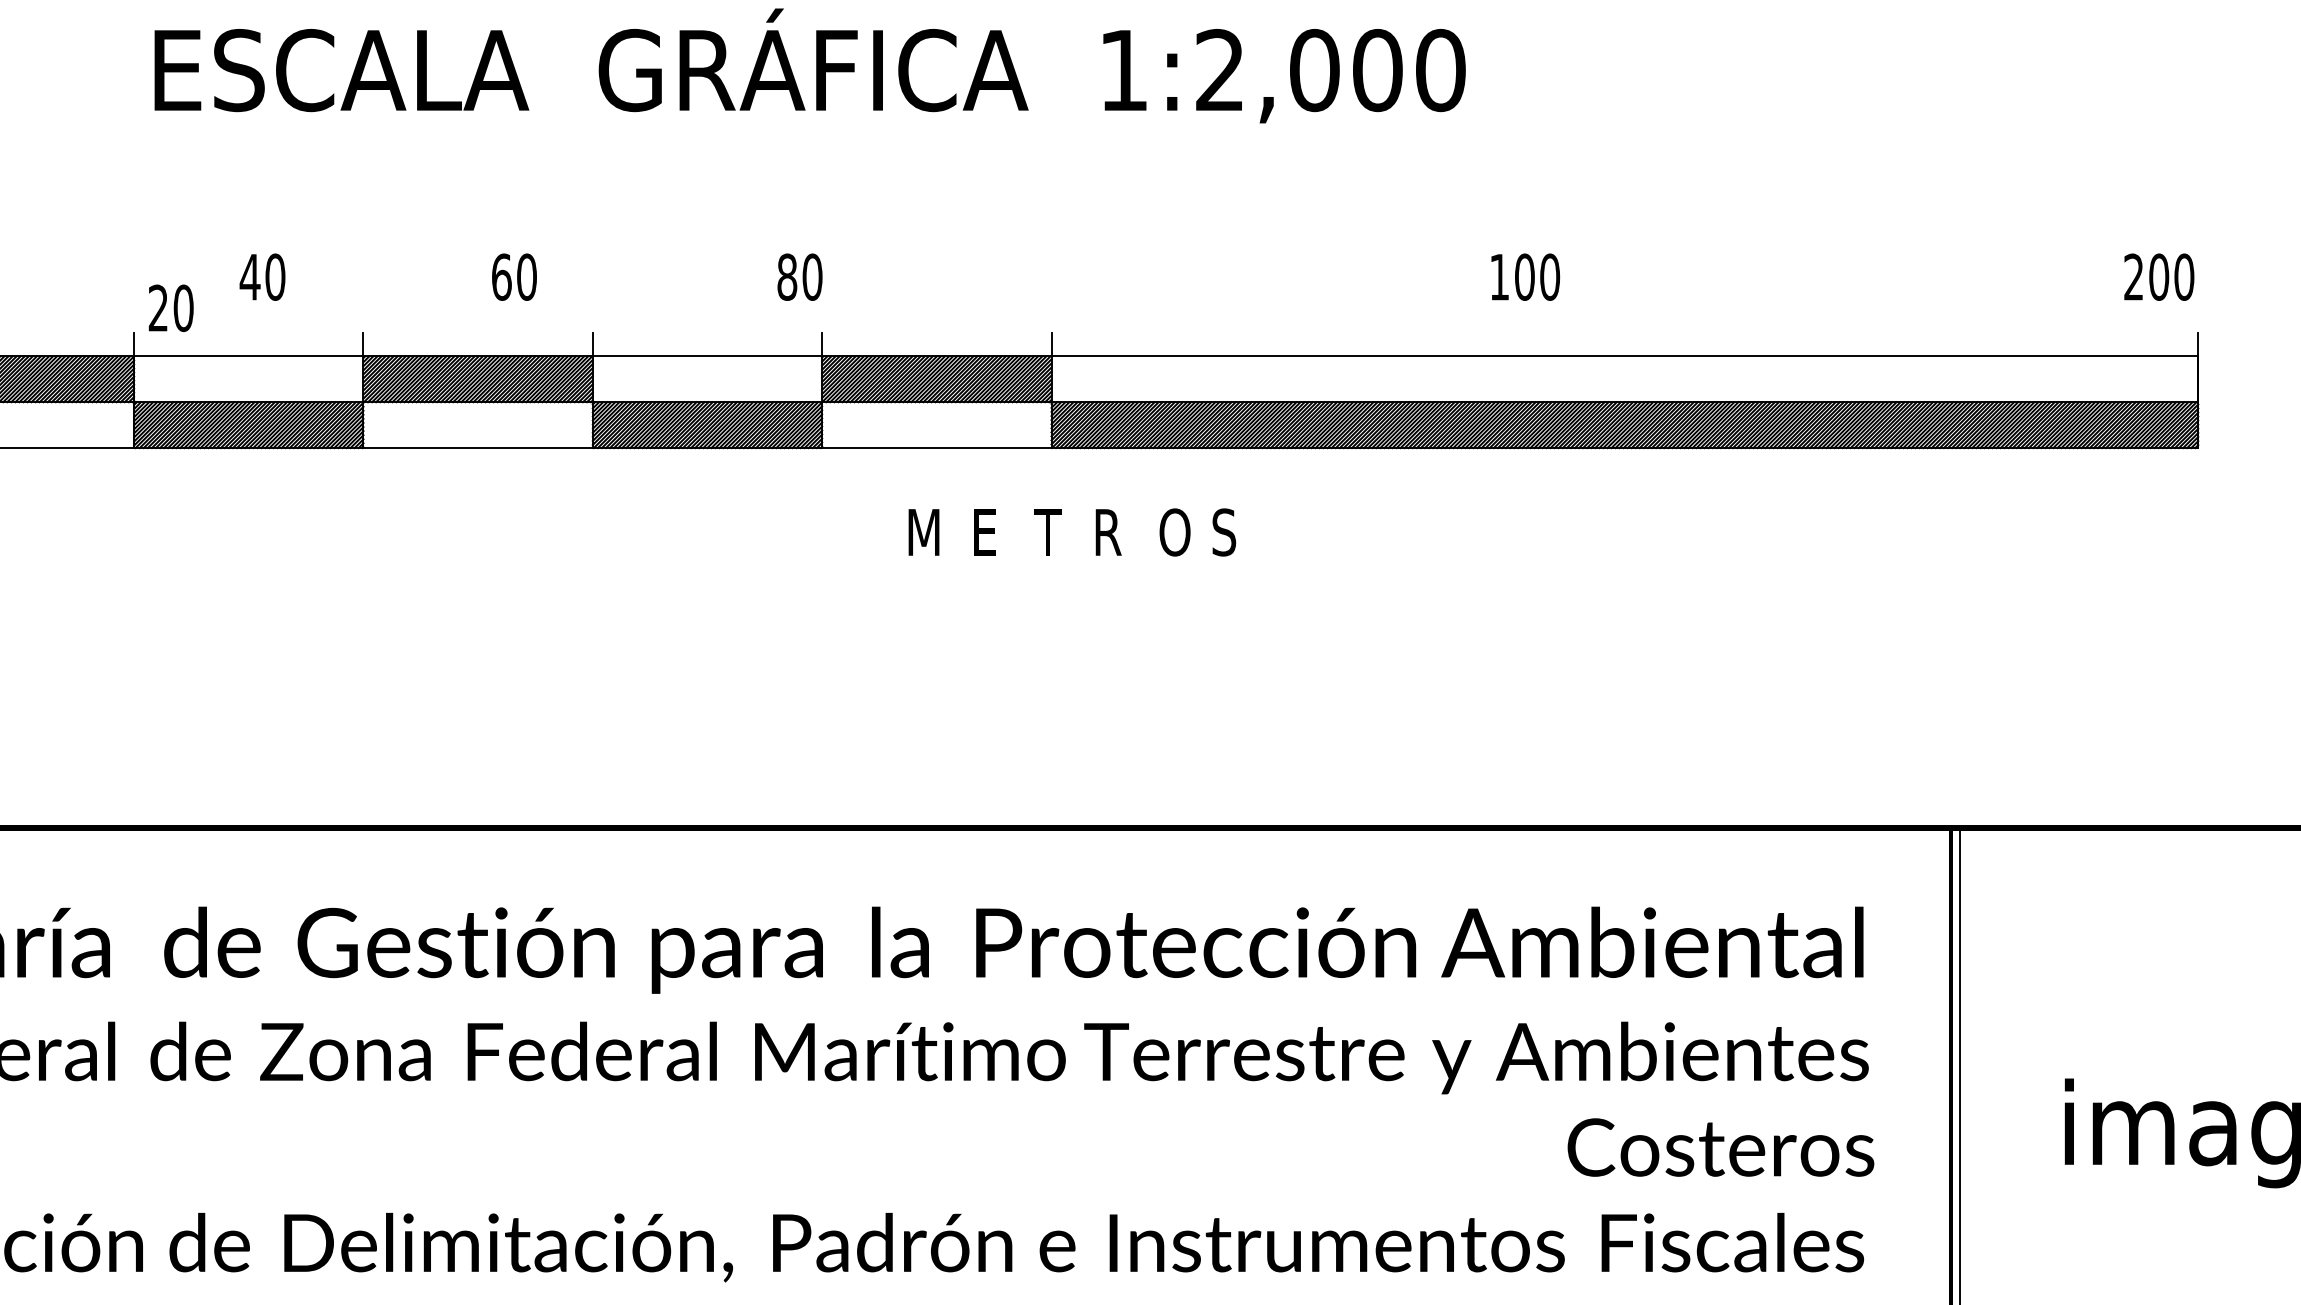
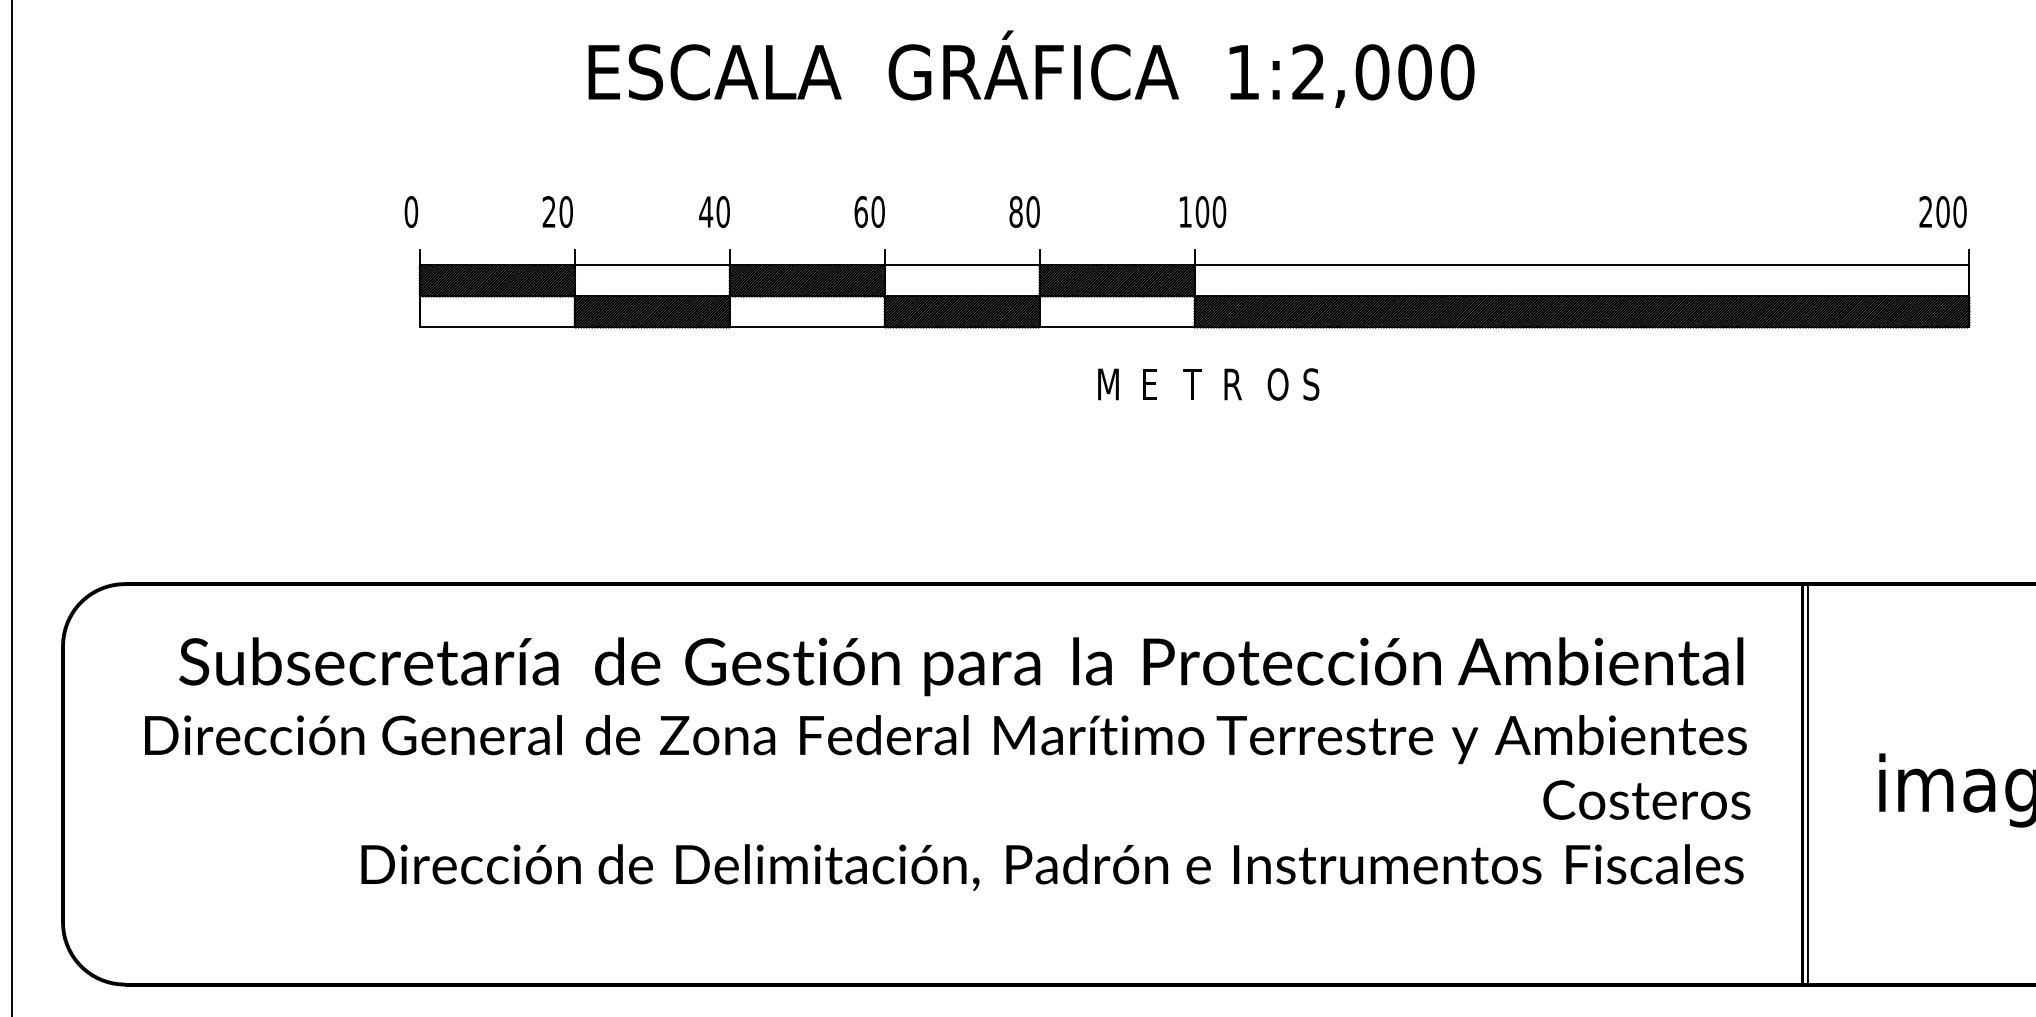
text: (262, 276) -> (714, 211), moved
text: (514, 276) -> (869, 211), moved
text: (1526, 276) -> (1203, 211), moved
text: (170, 307) -> (557, 211), moved

